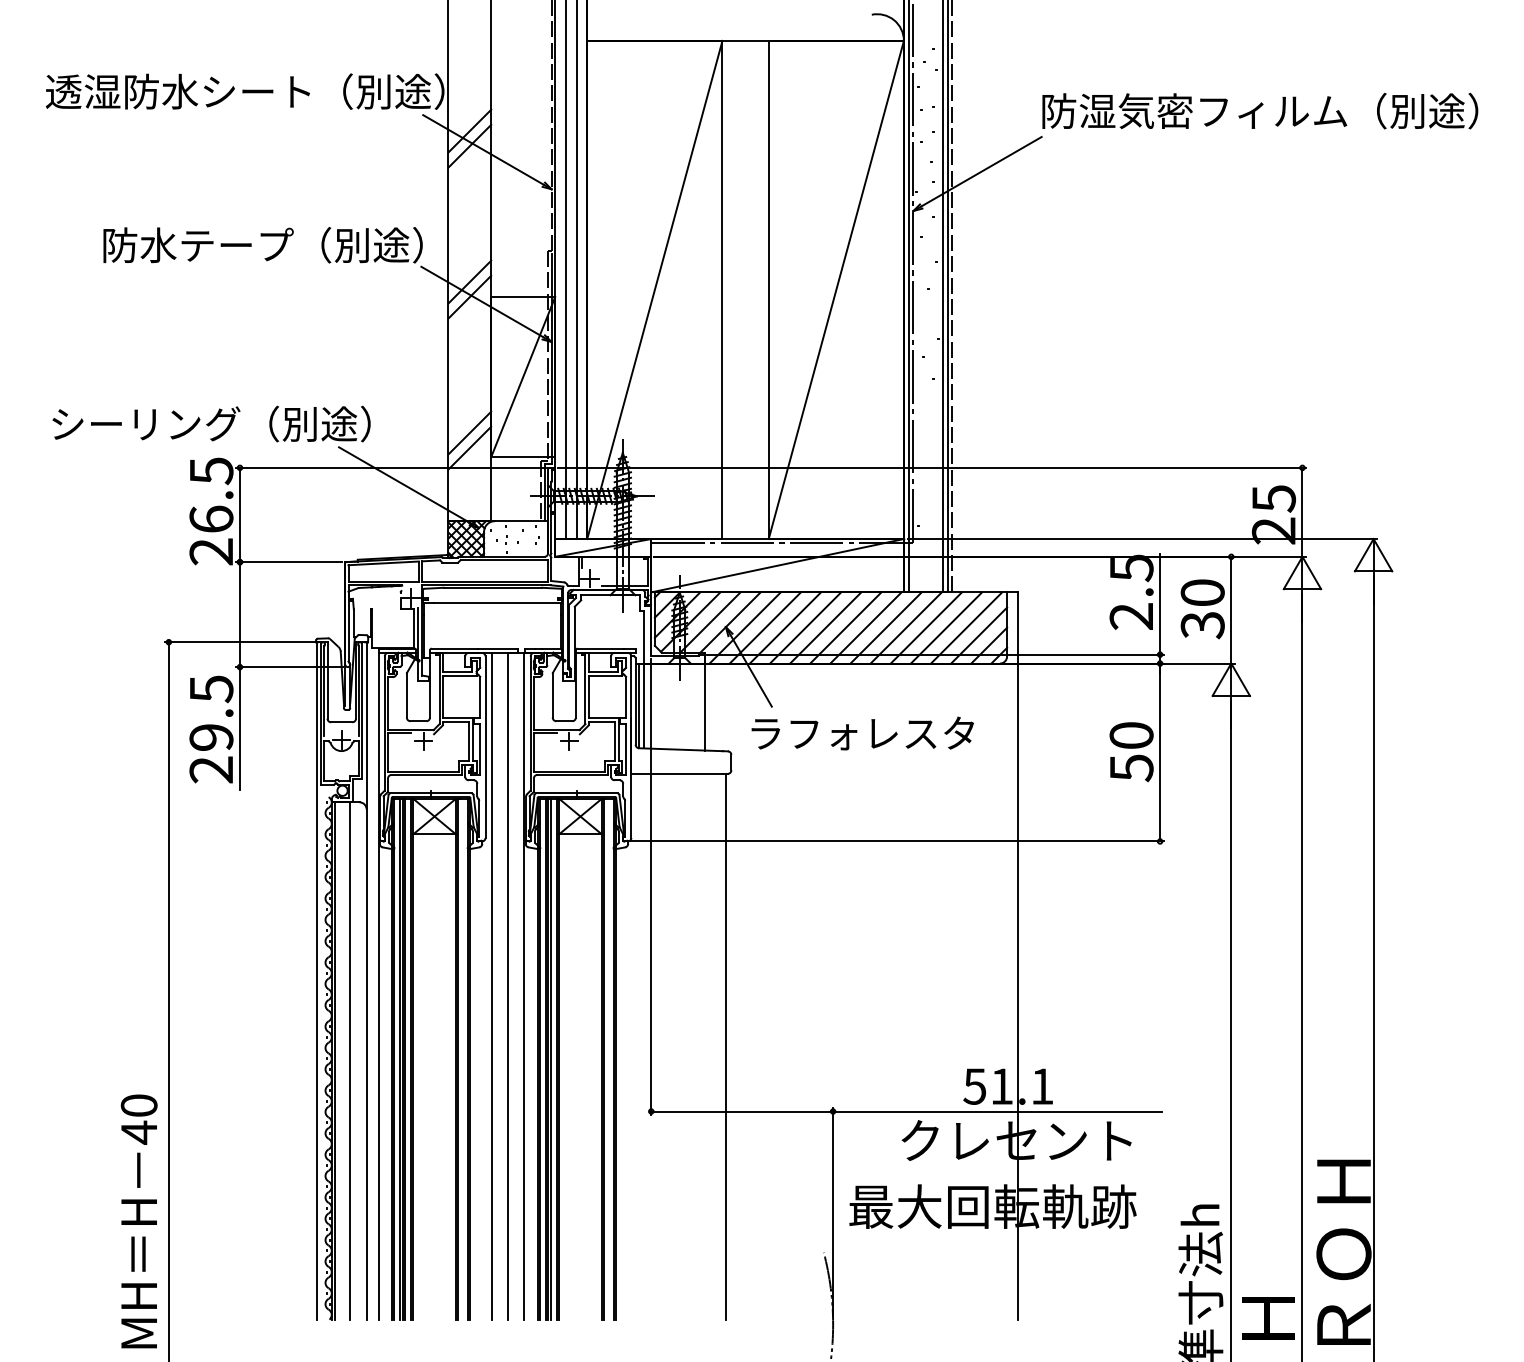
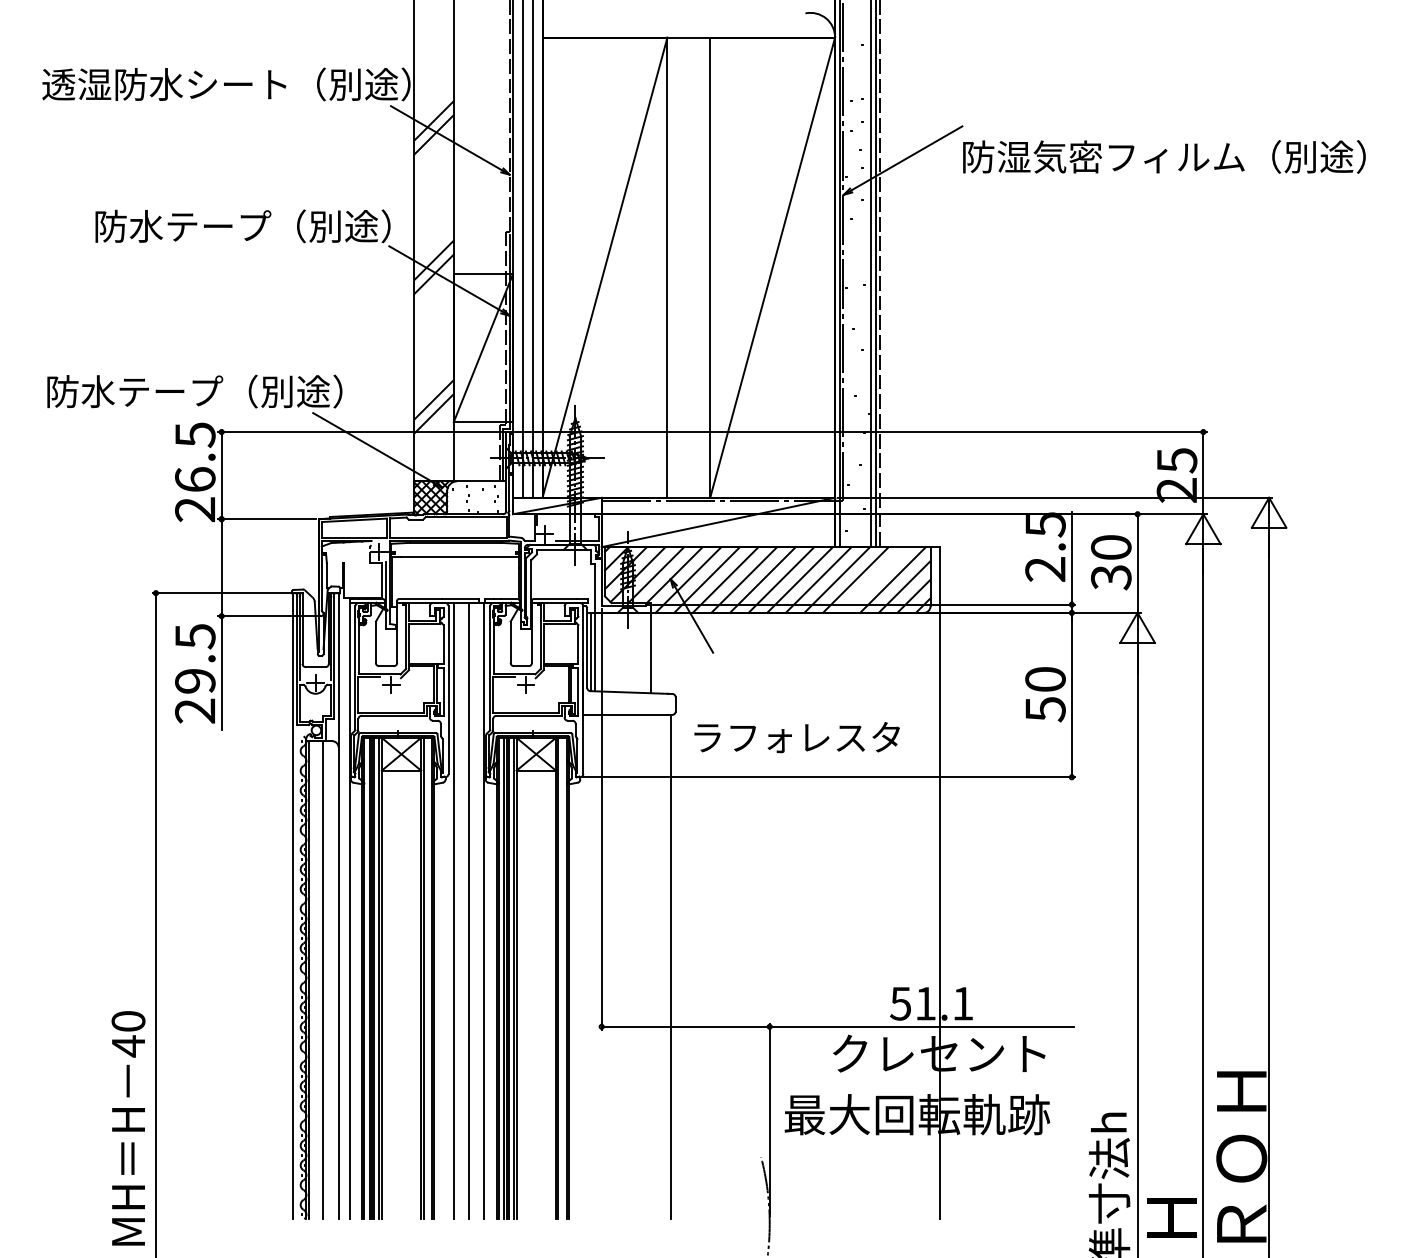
text: (1260, 110) -> (1164, 156), moved
text: (146, 423) -> (135, 391), シーリング（別途） -> 防水テープ（別途）
line: (946, 627) -> (874, 579), removed
text: (862, 733) -> (796, 737), moved

